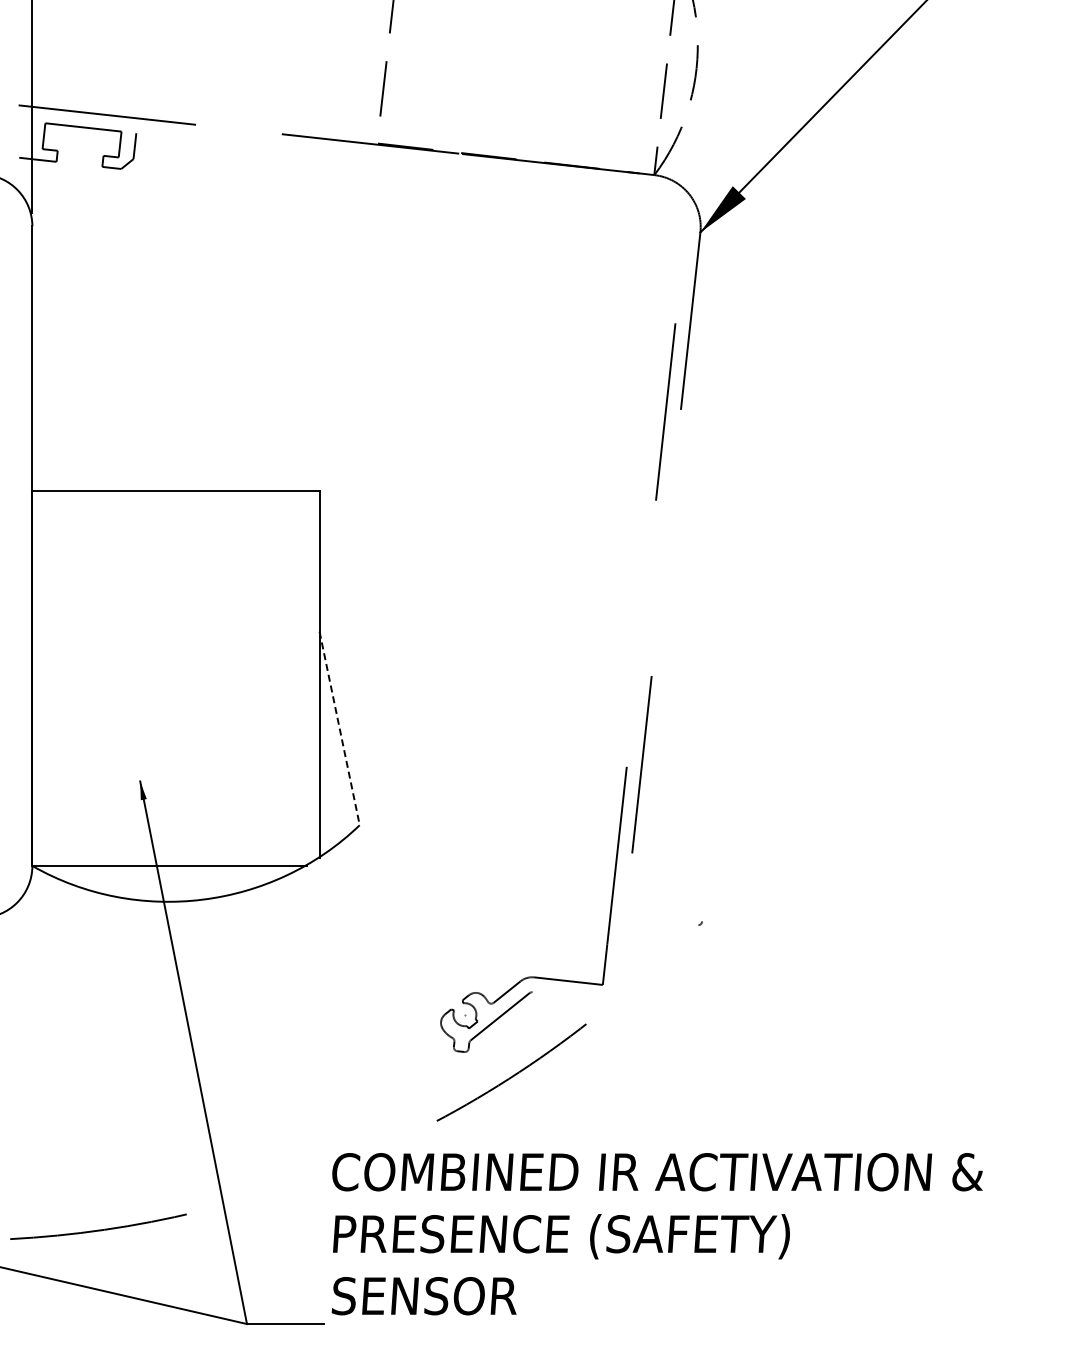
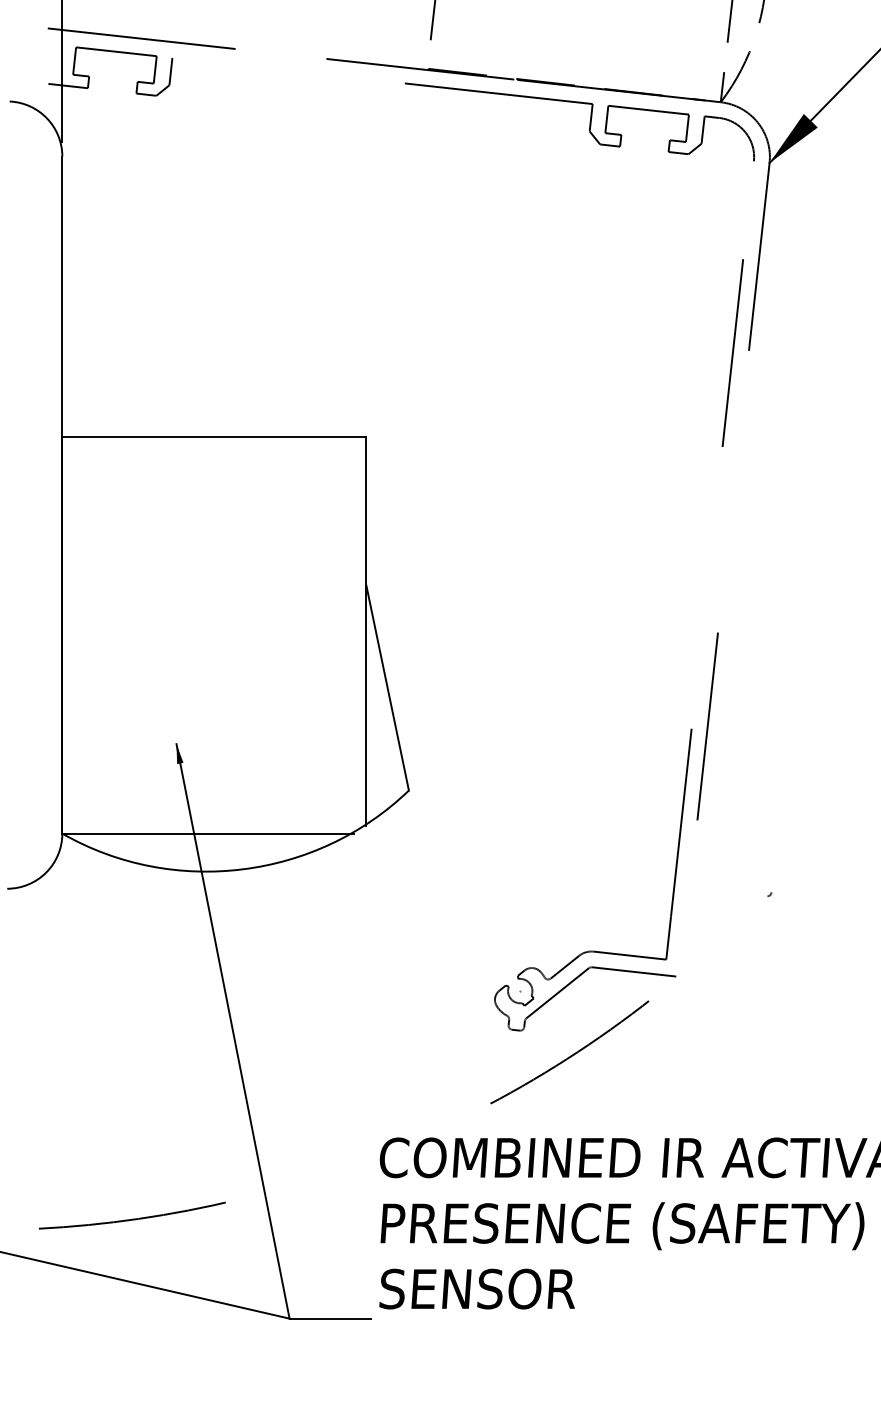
part: (530, 193) -> (589, 121), added
line: (339, 728) -> (387, 688), dashed -> solid
line: (572, 996) -> (634, 971), added

